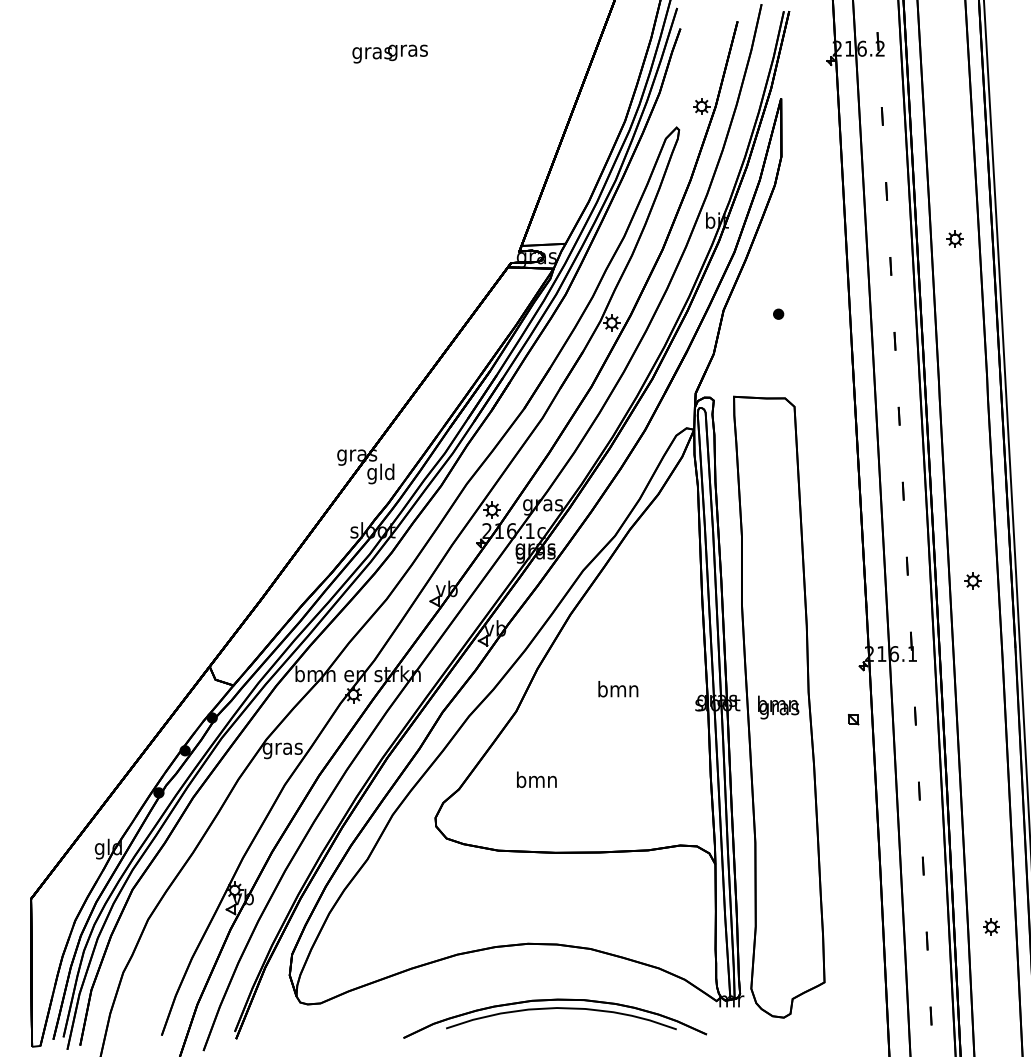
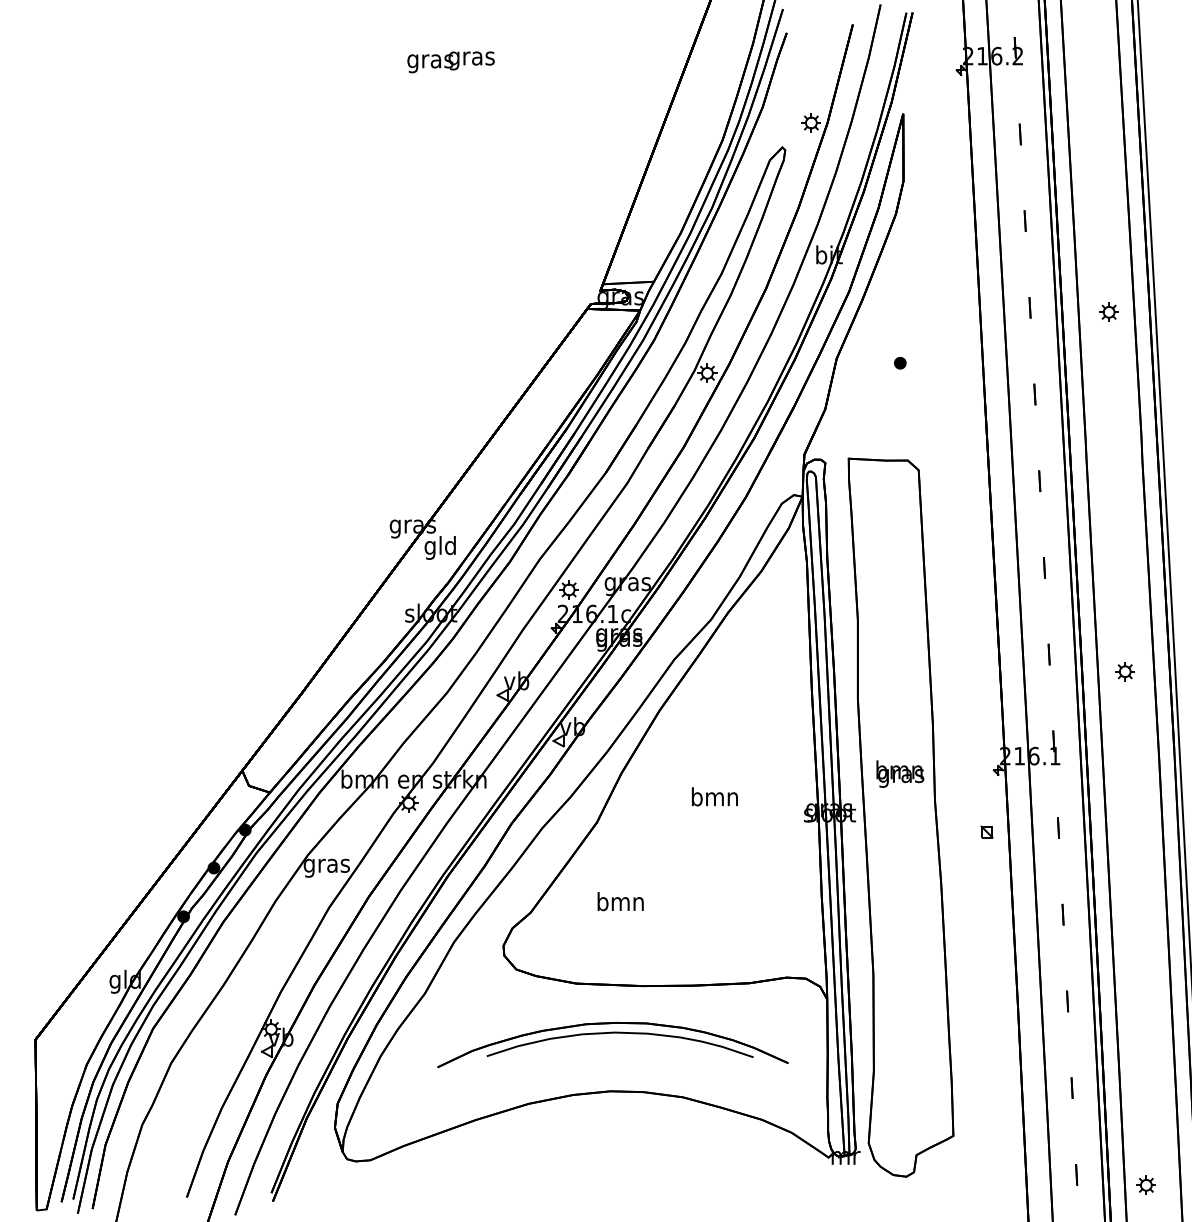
part: (954, 238) -> (1108, 311), moved
text: (778, 707) -> (900, 774), moved
part: (991, 926) -> (1146, 1184), moved
part: (553, 1009) -> (611, 1034), moved

